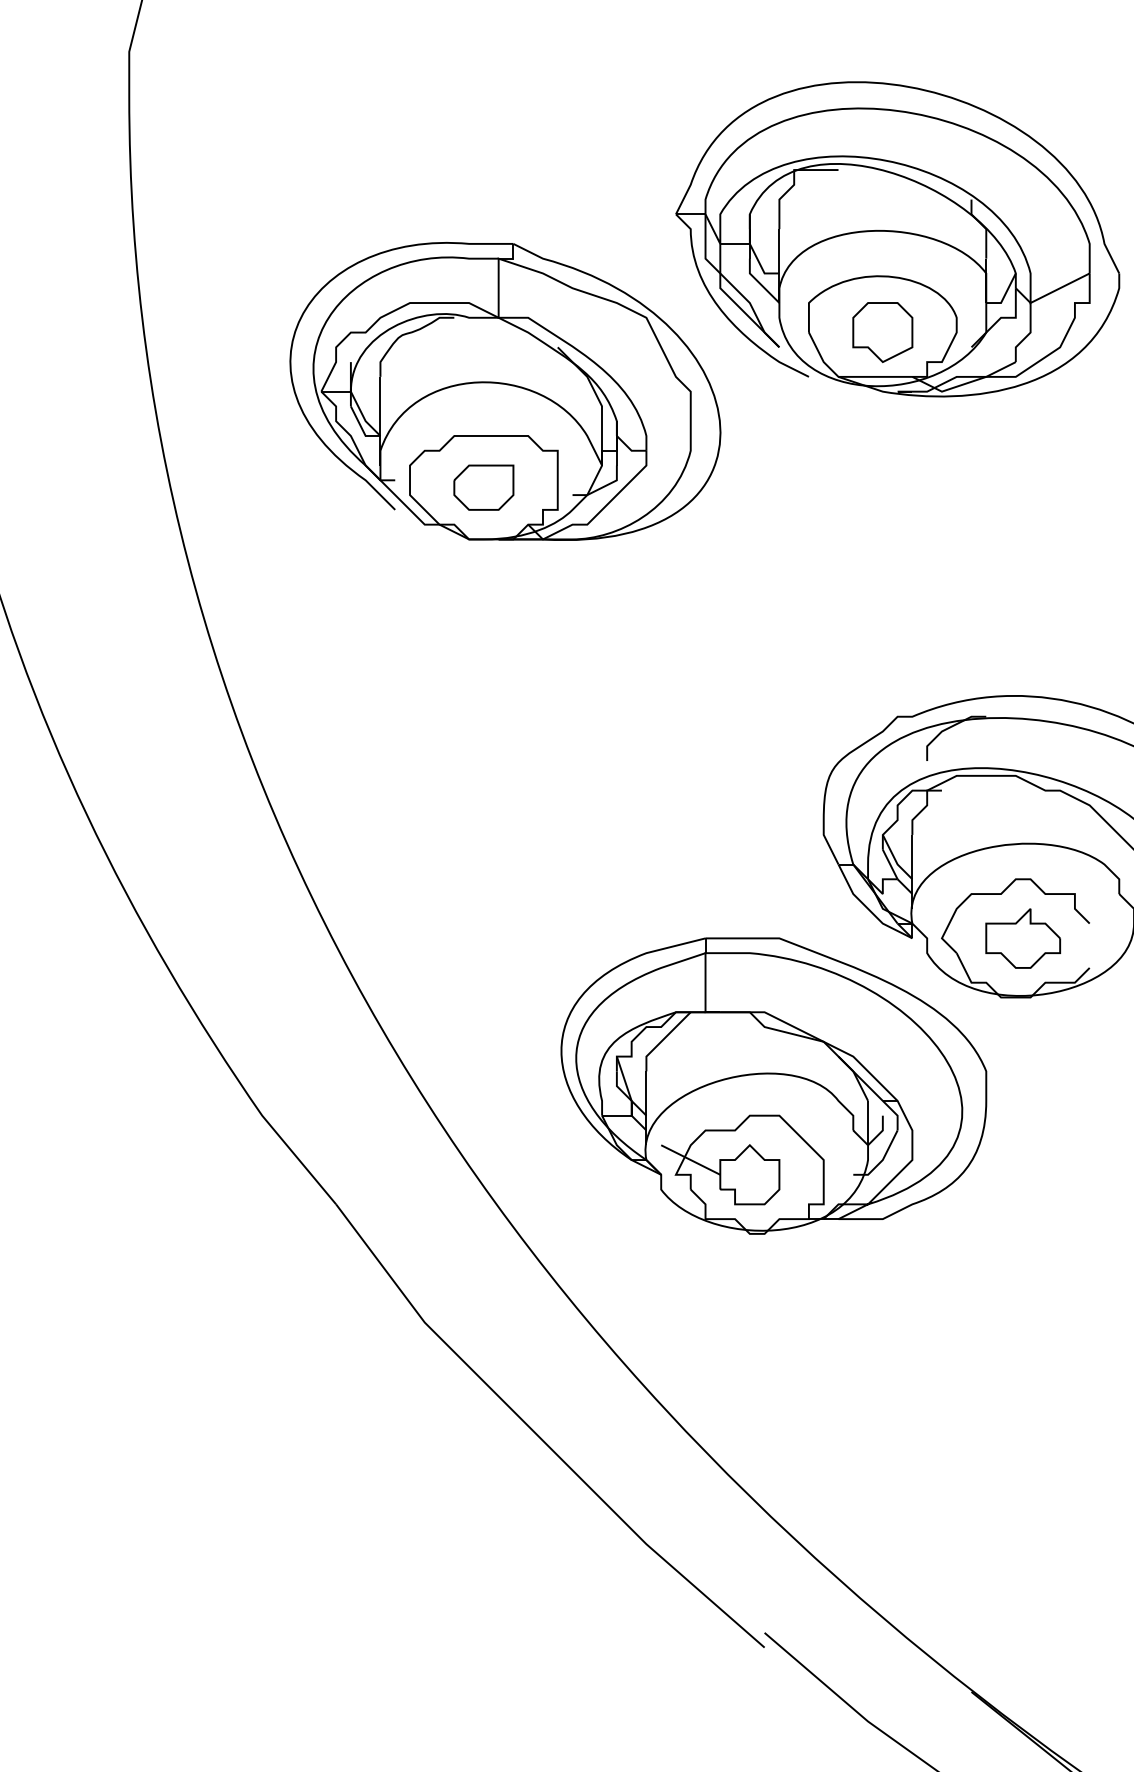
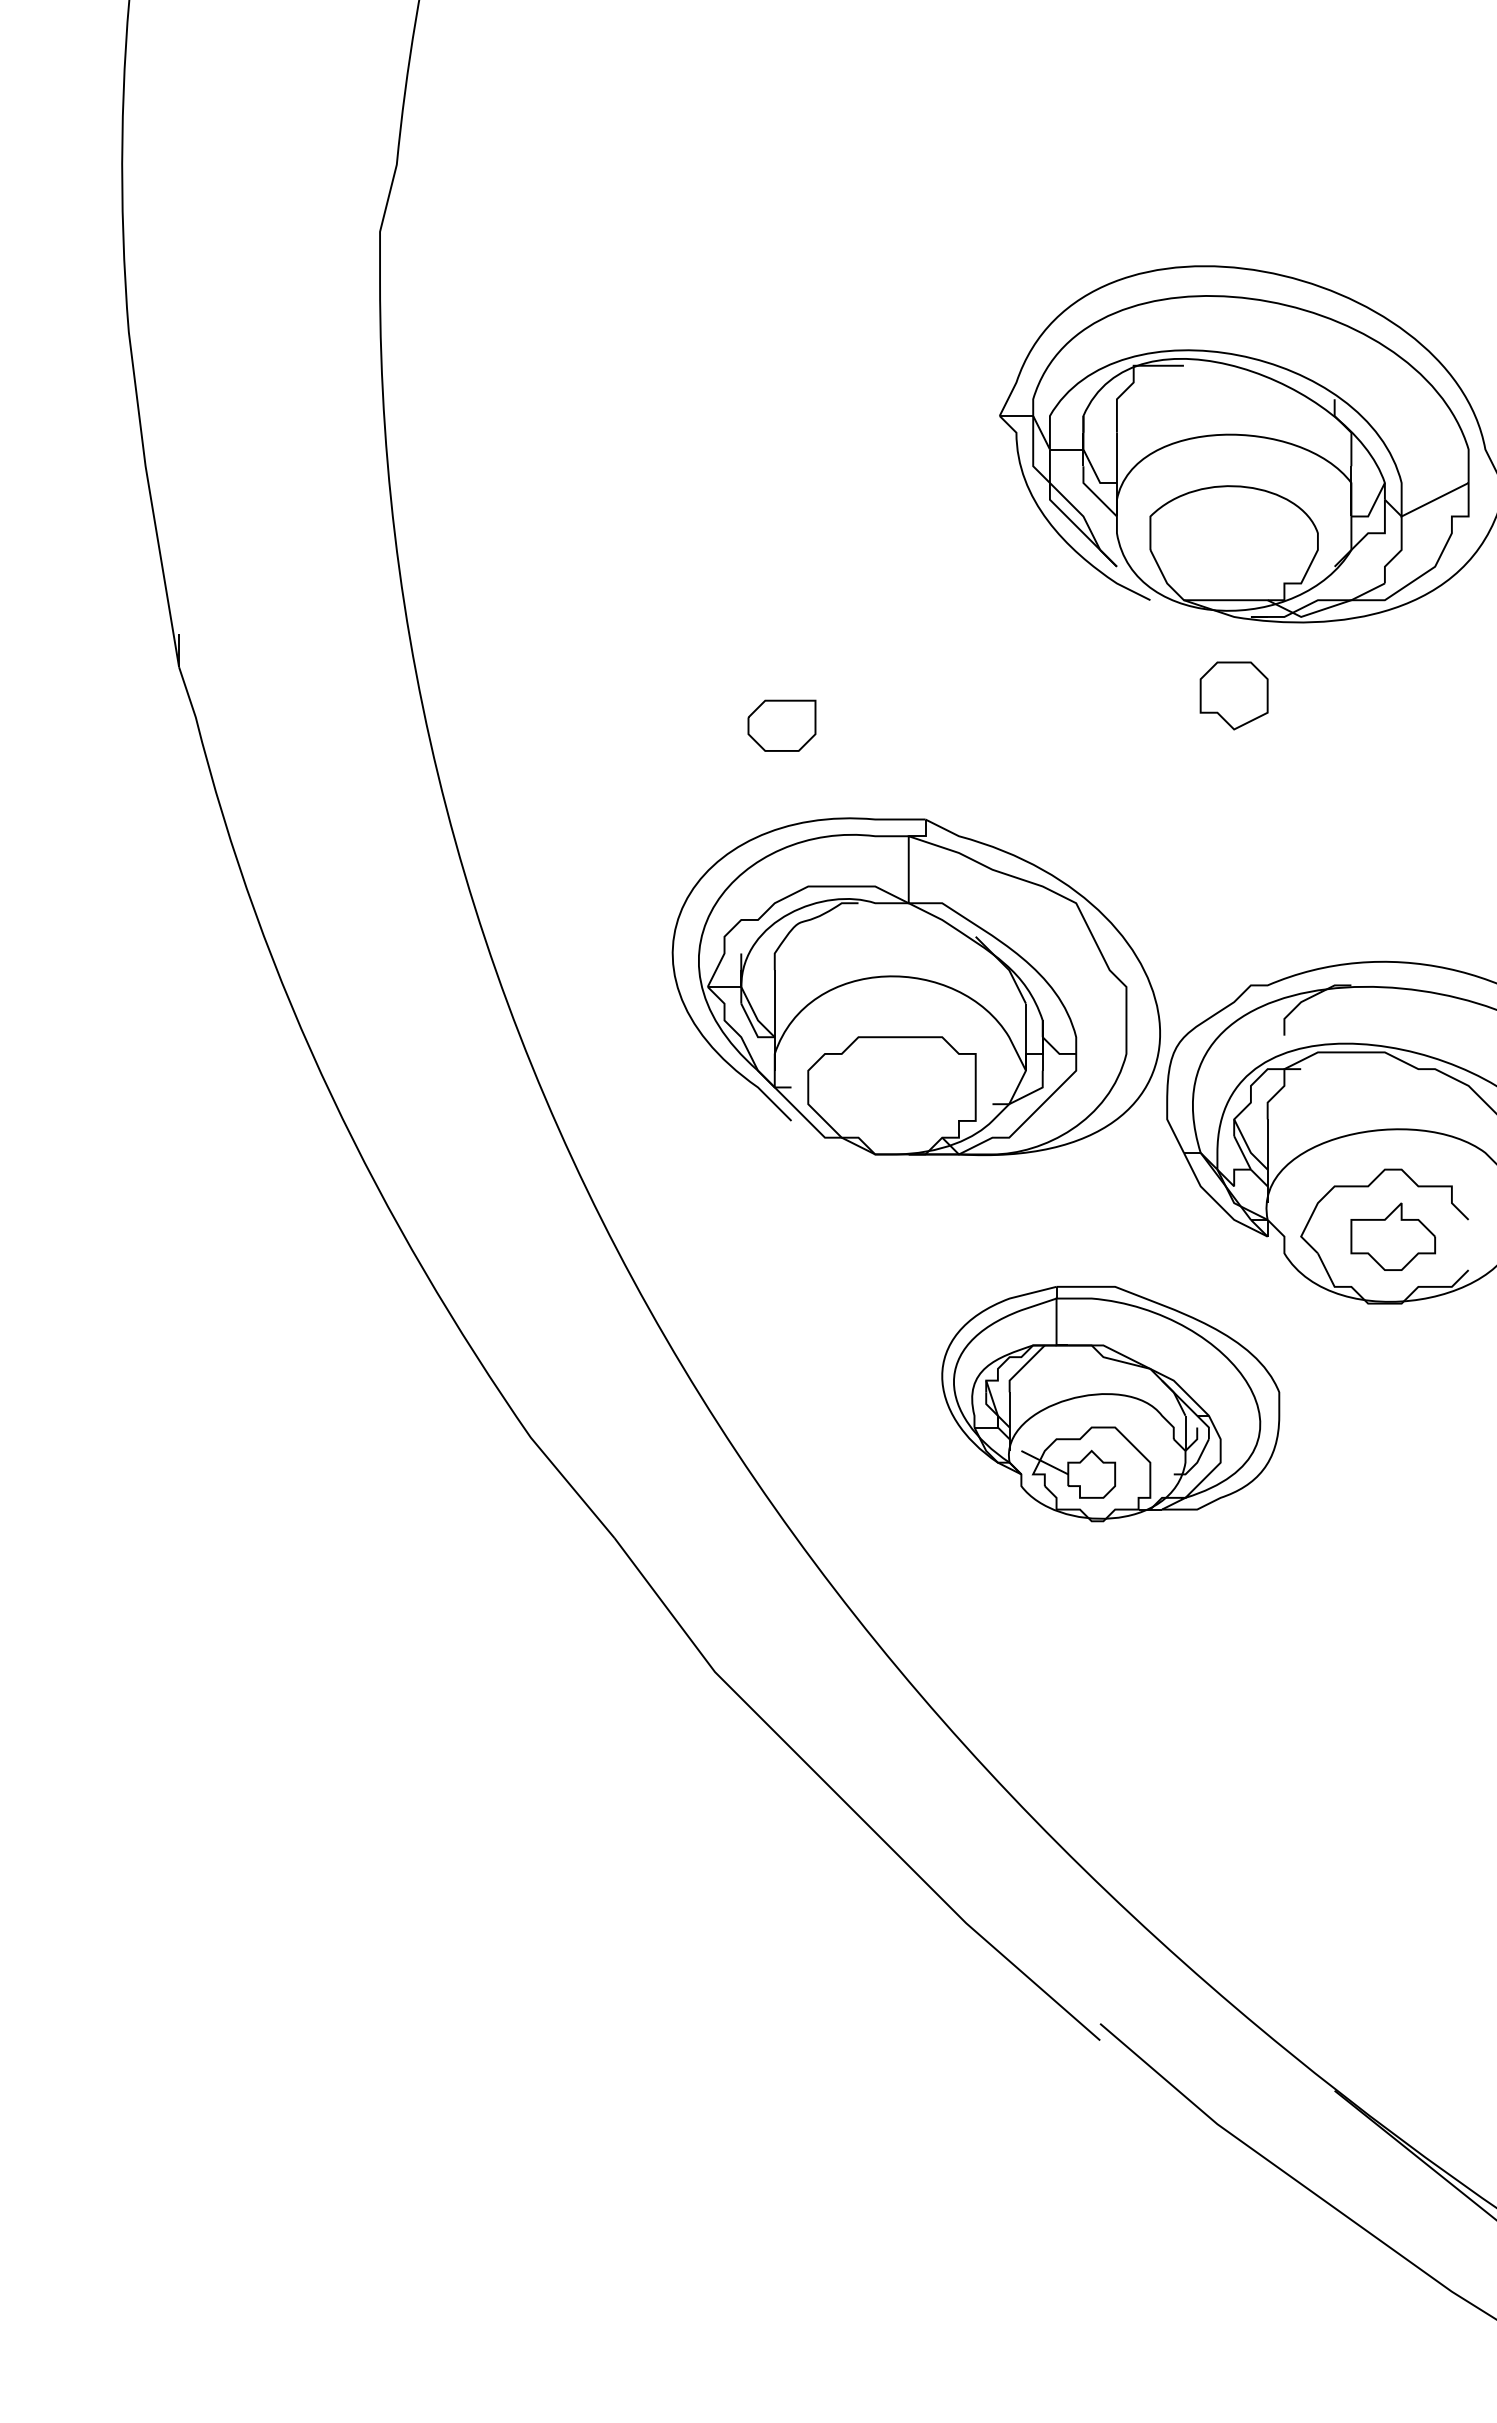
part: (882, 332) -> (1233, 695), moved
part: (504, 391) -> (915, 986), moved
part: (773, 1085) -> (1110, 1403), size x0.7

